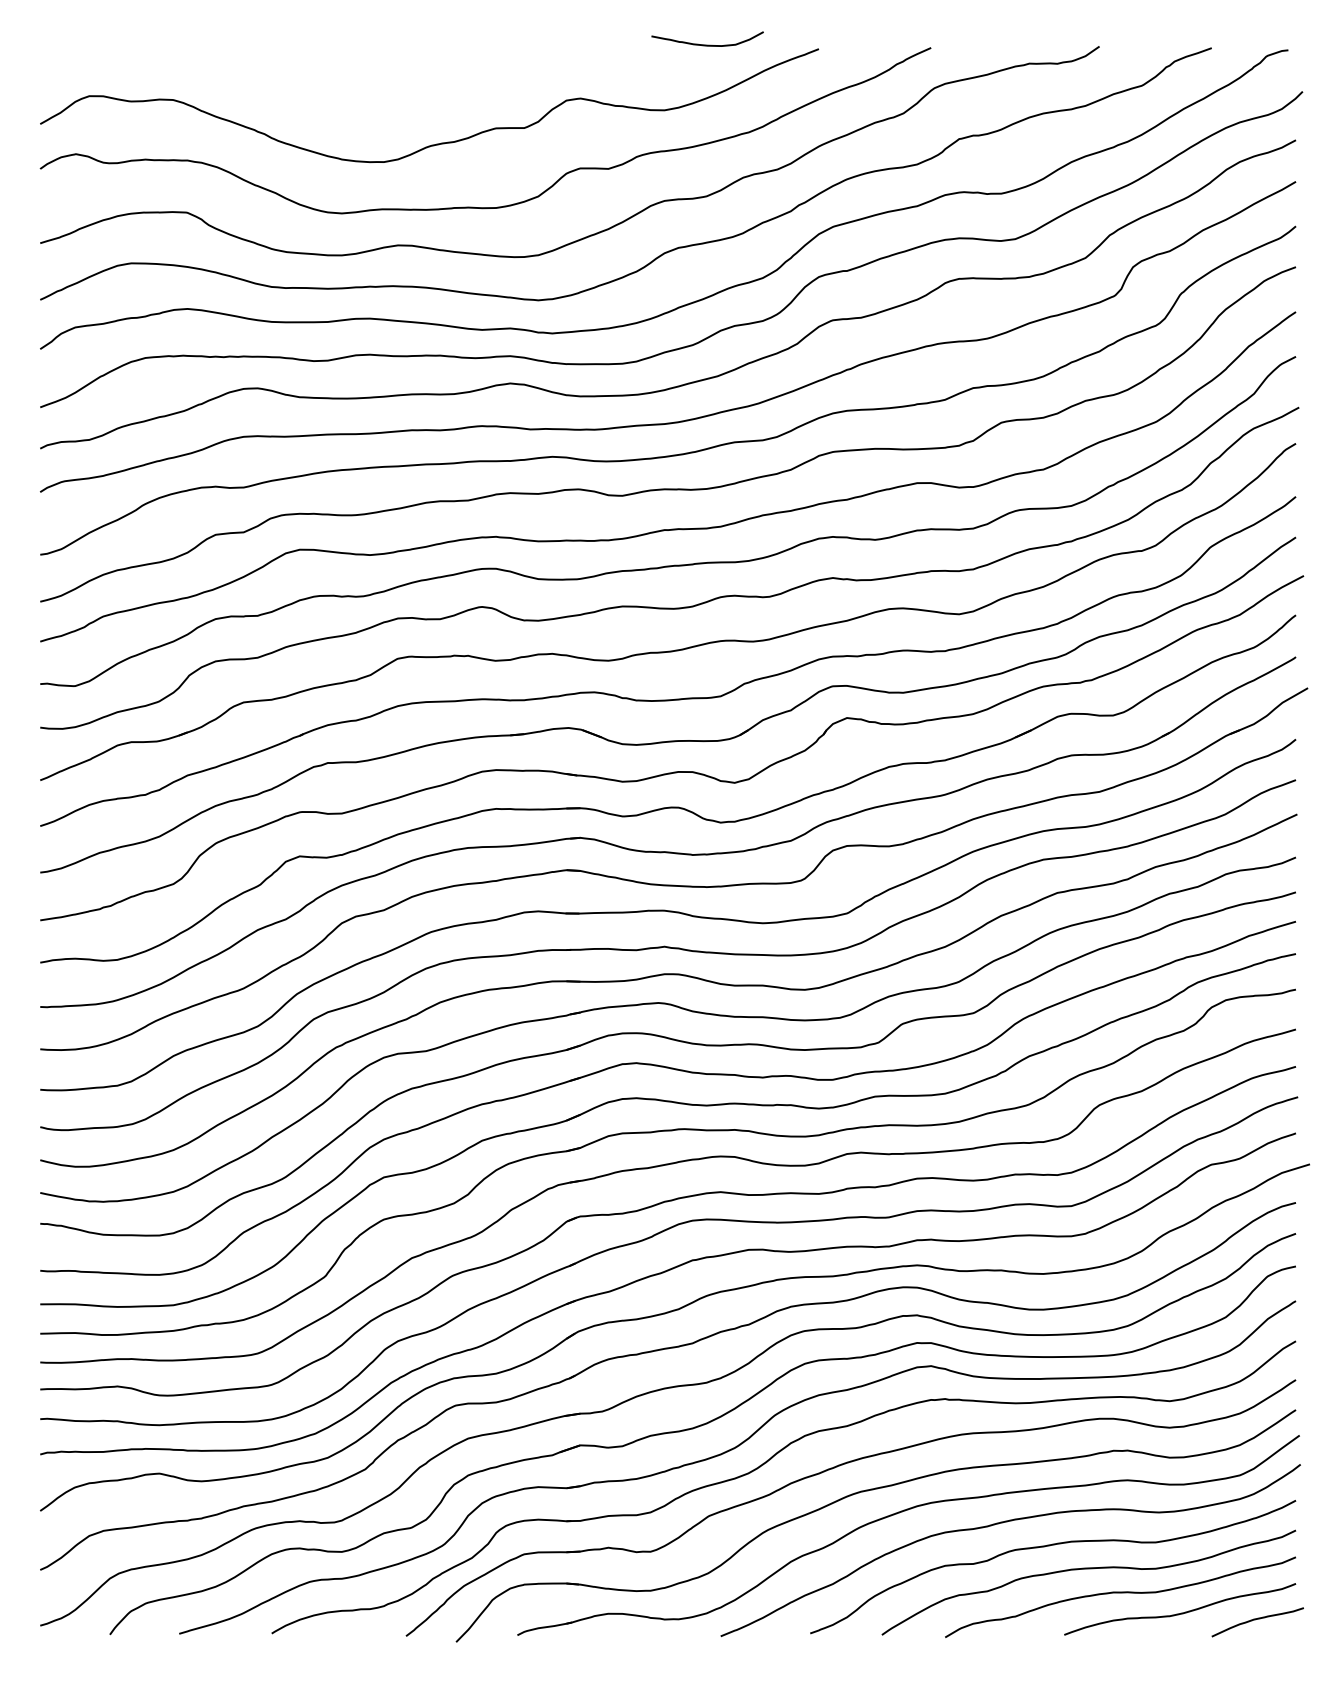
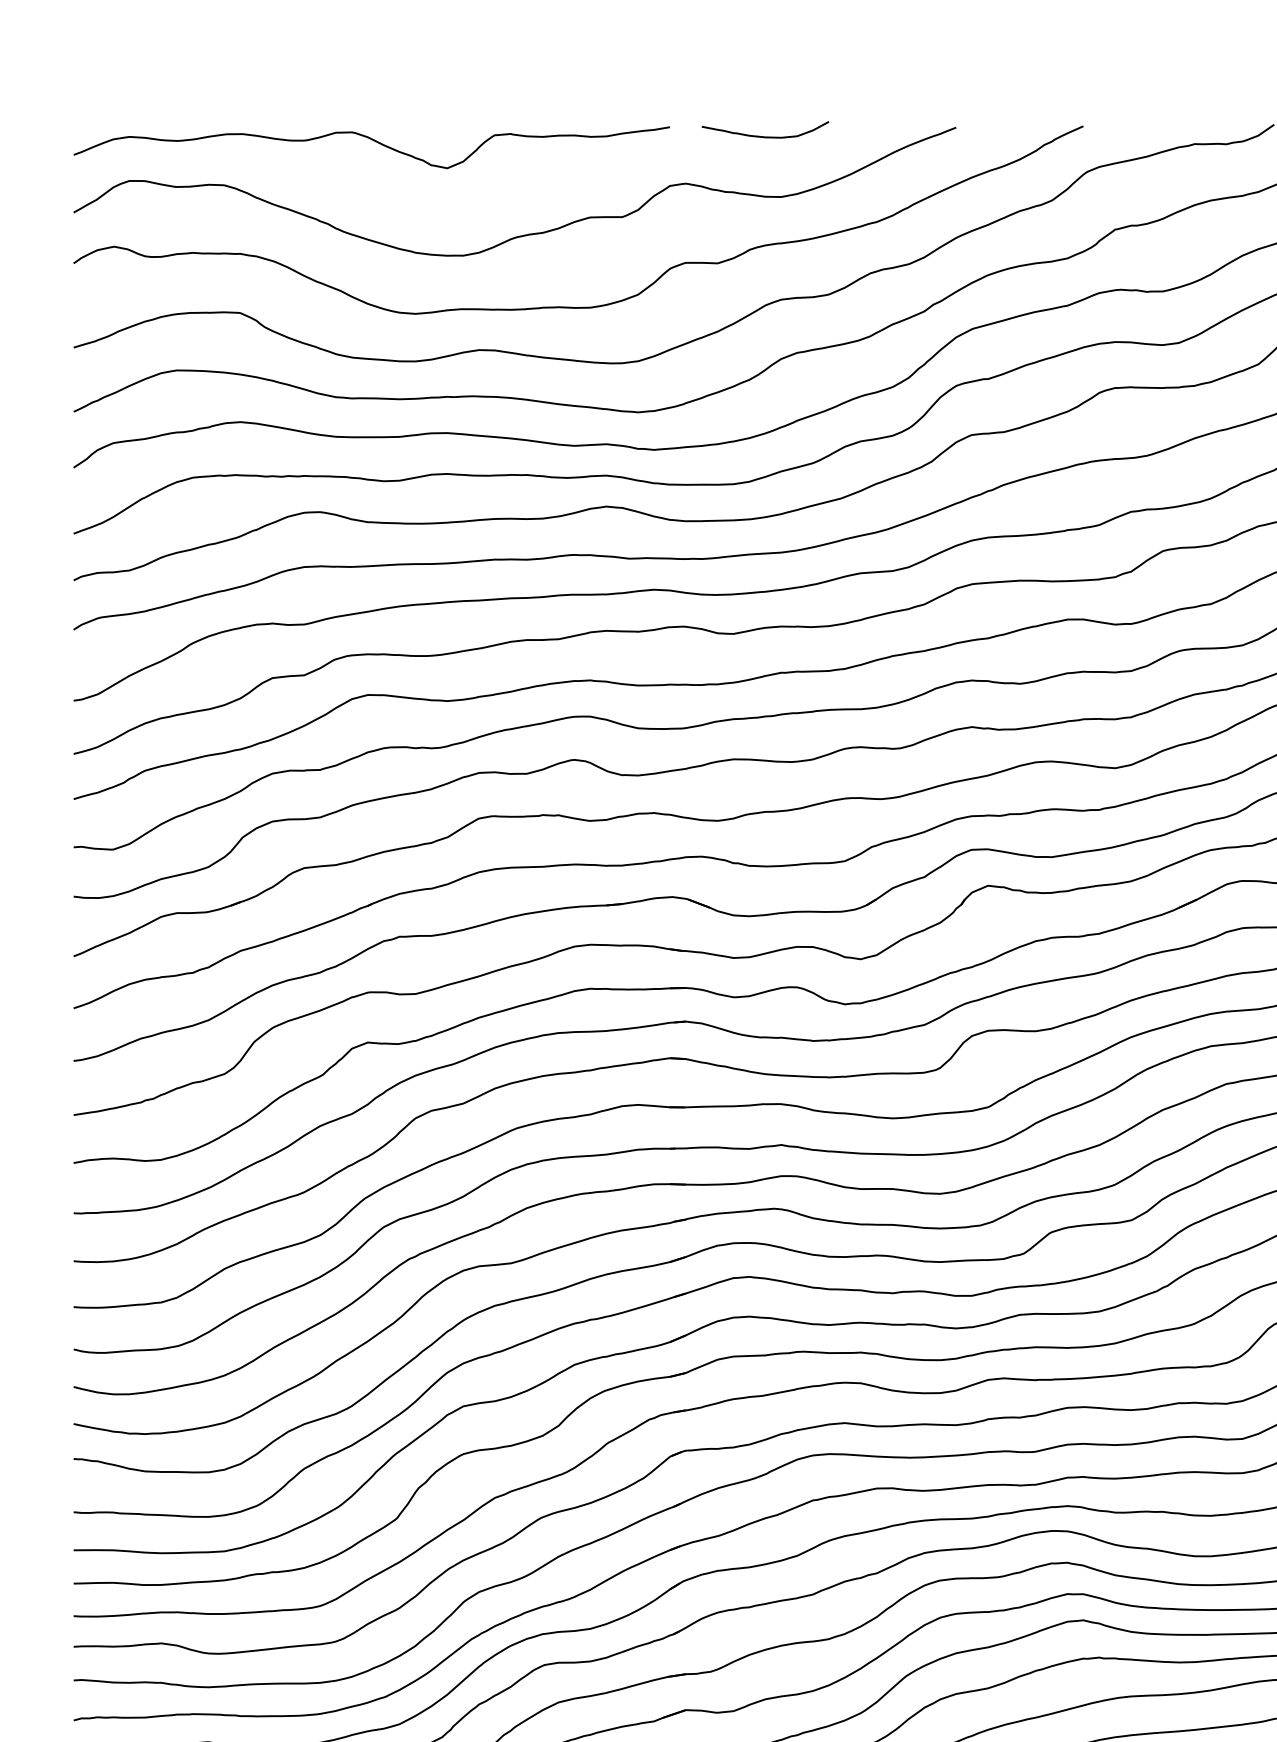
curve: (707, 44) -> (765, 135), moved
curve: (305, 61) -> (374, 141), added

